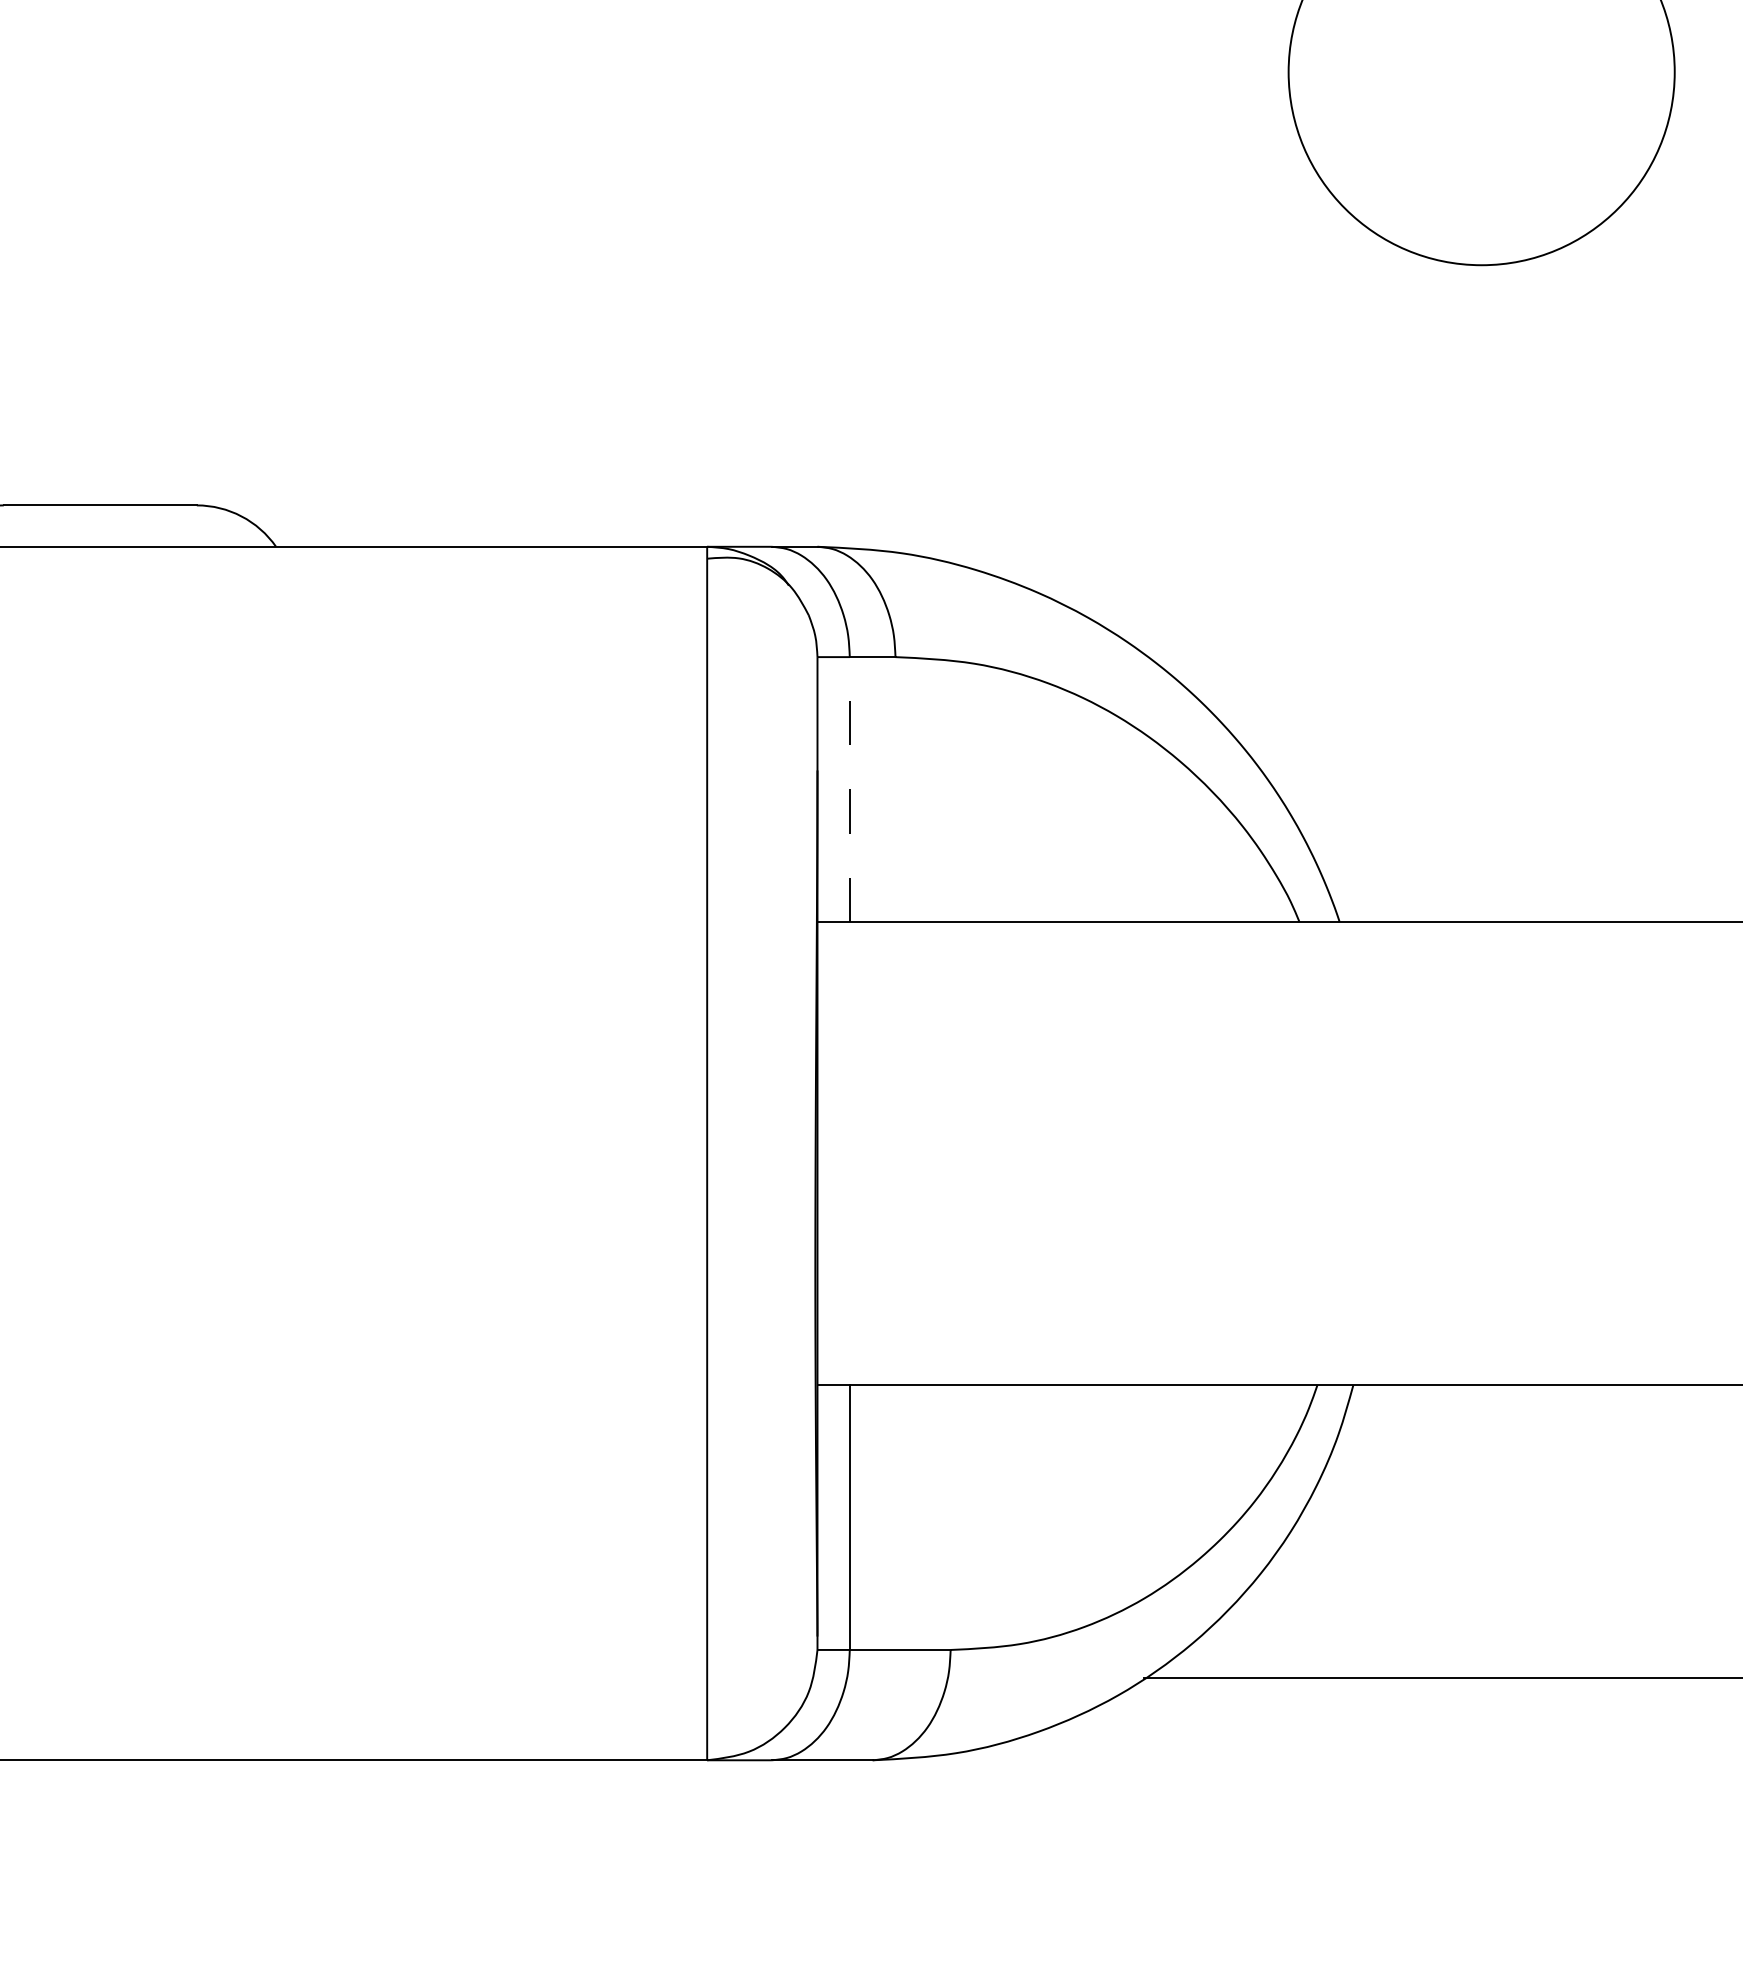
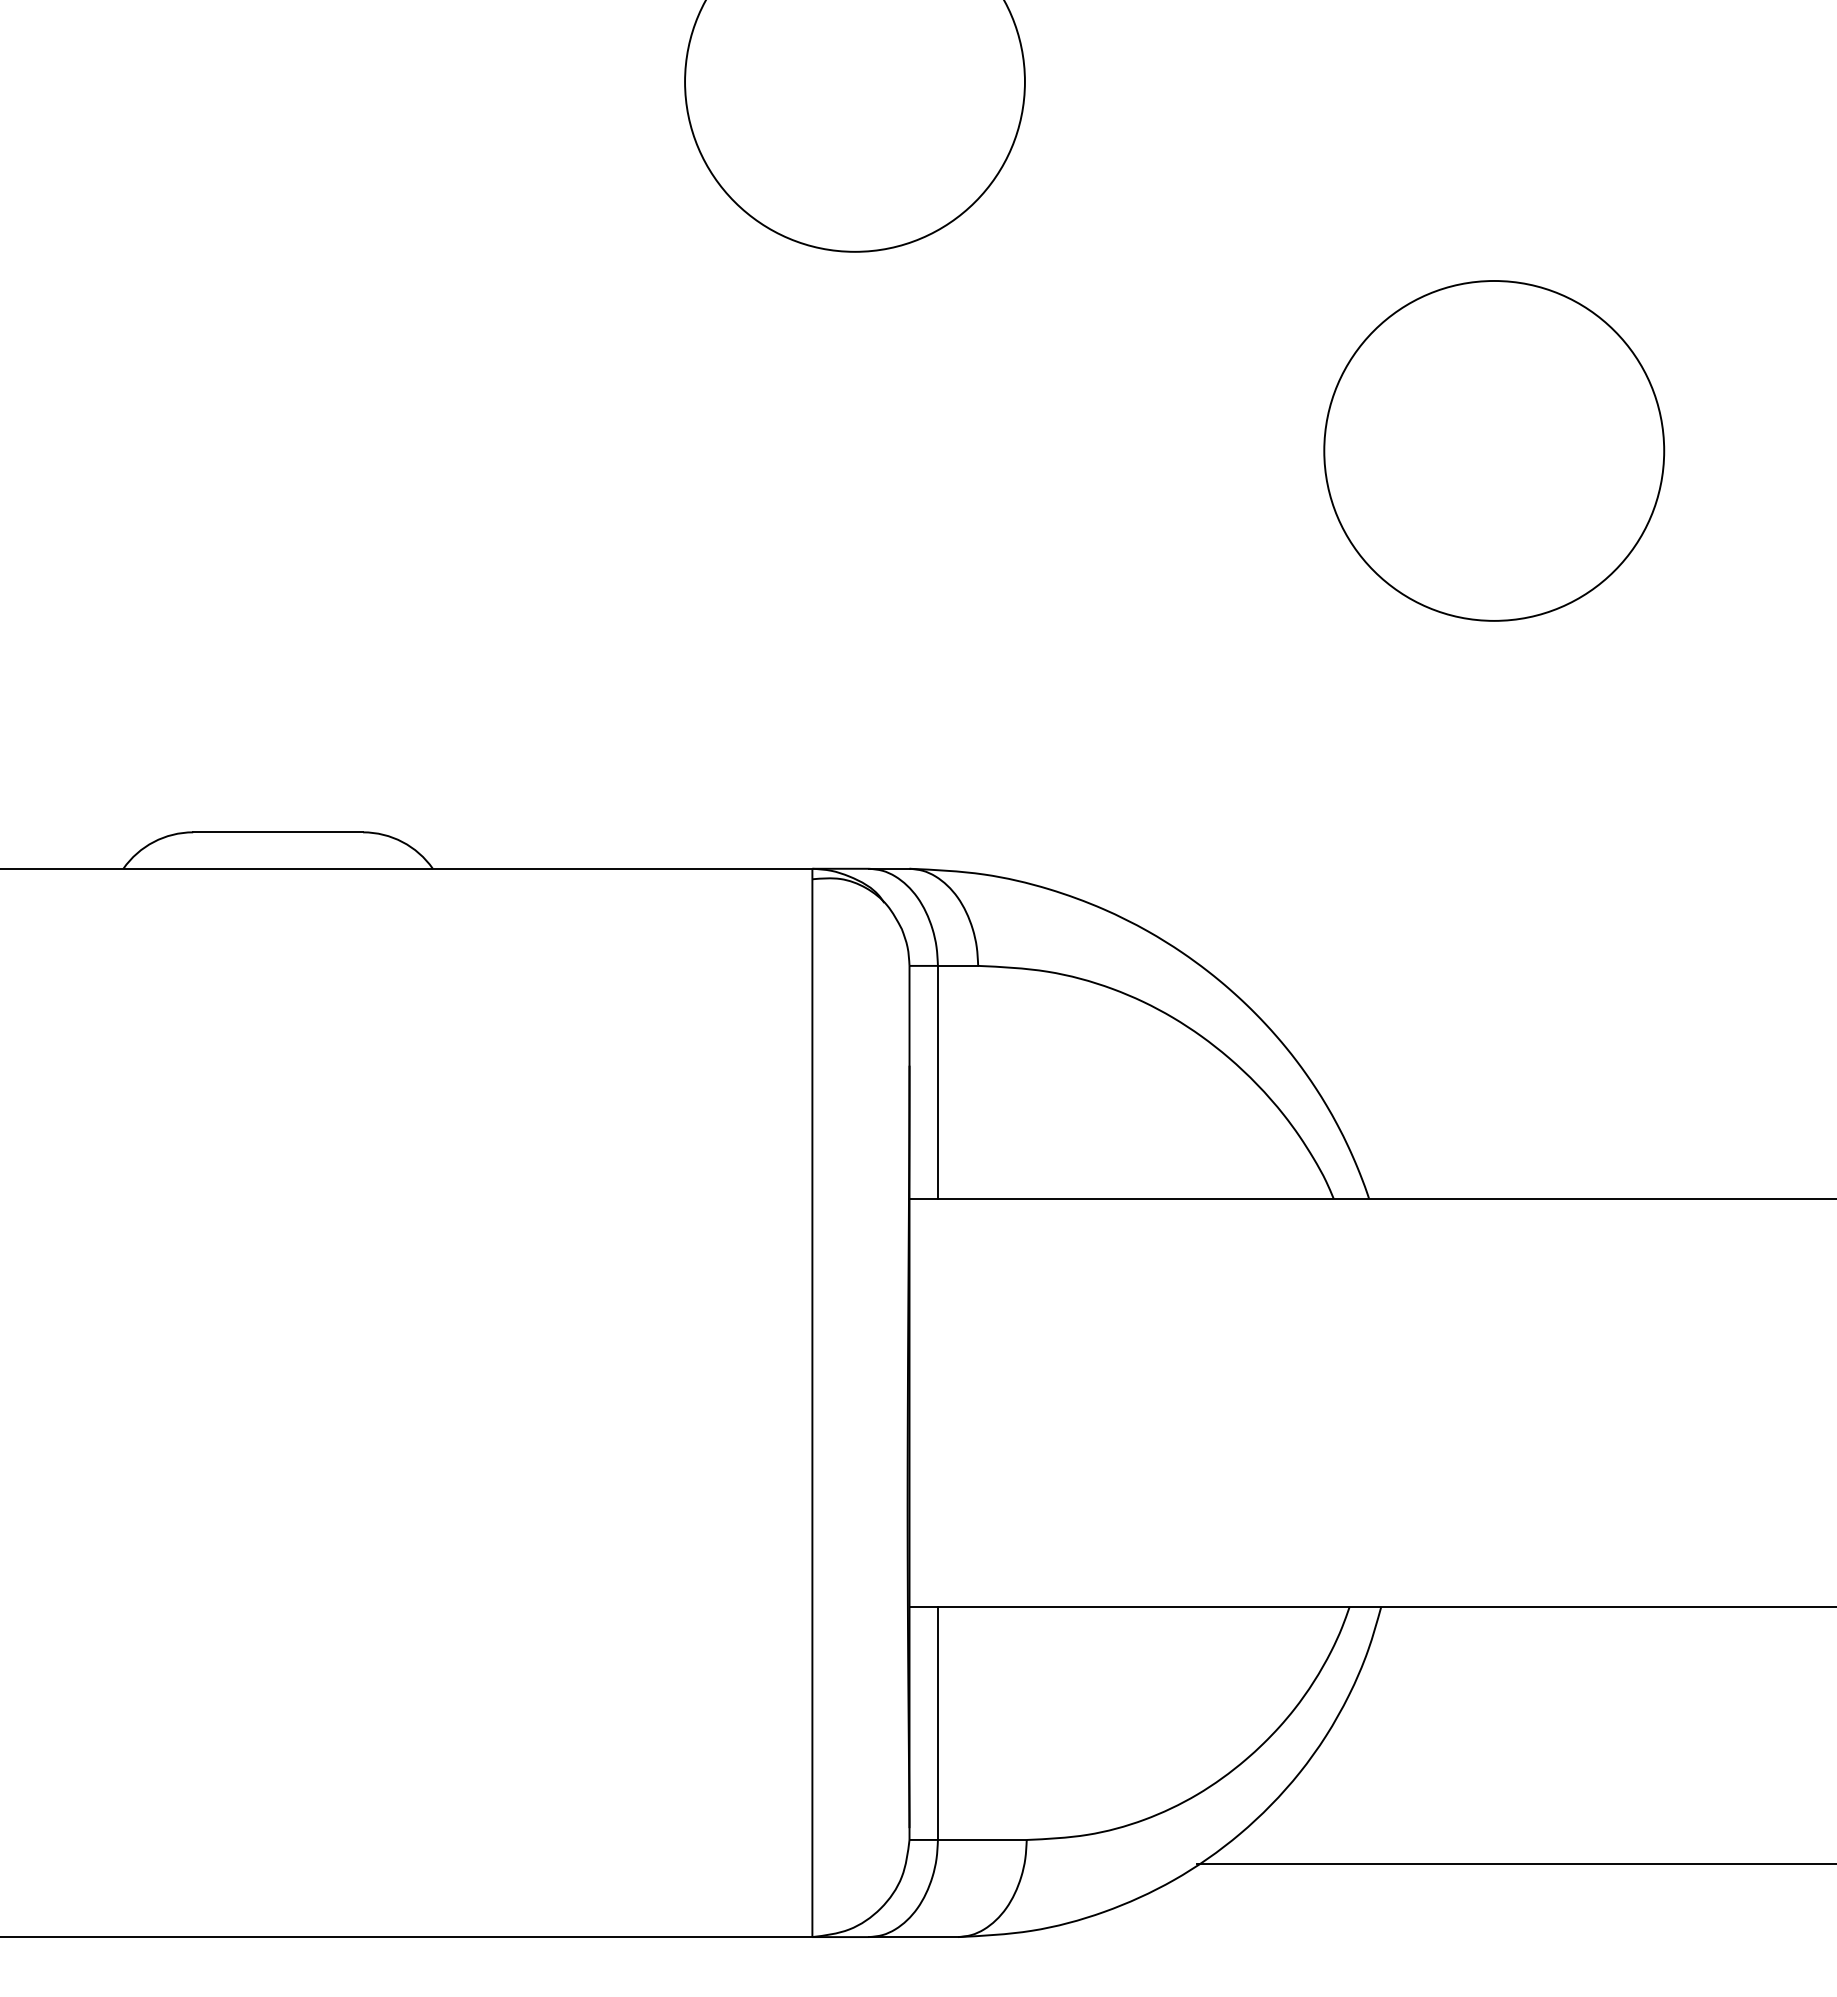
line: (849, 789) -> (937, 1082), dashed -> solid

